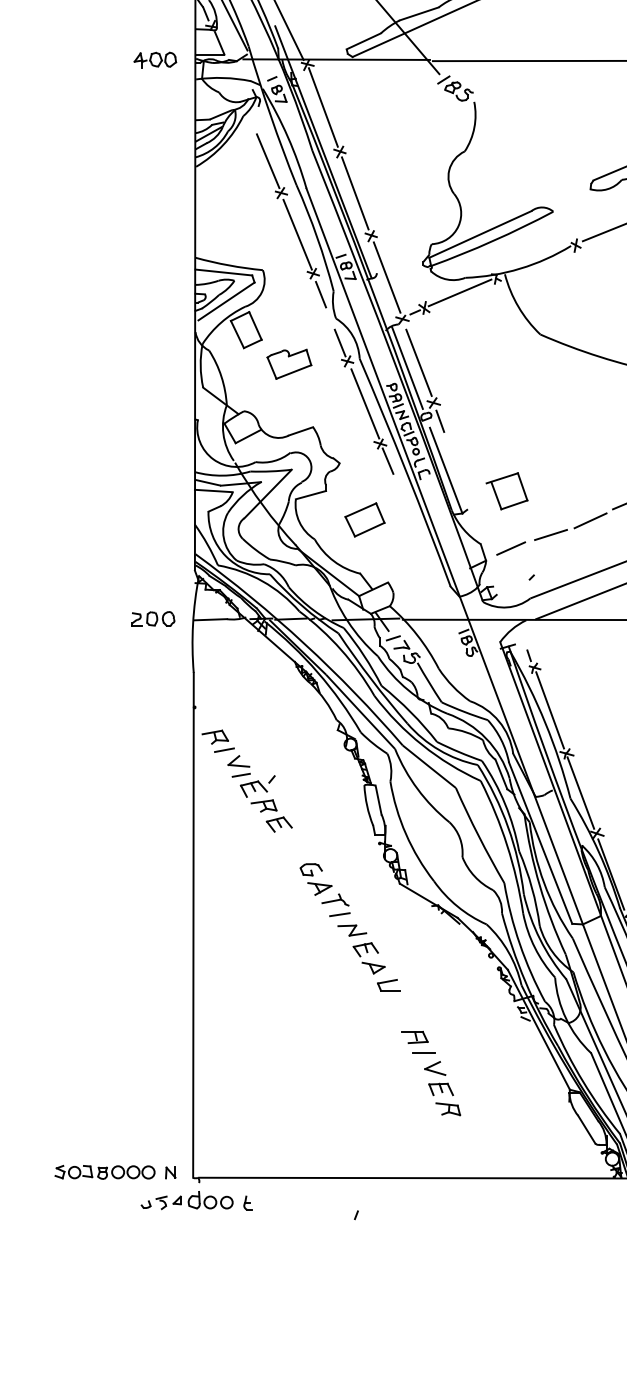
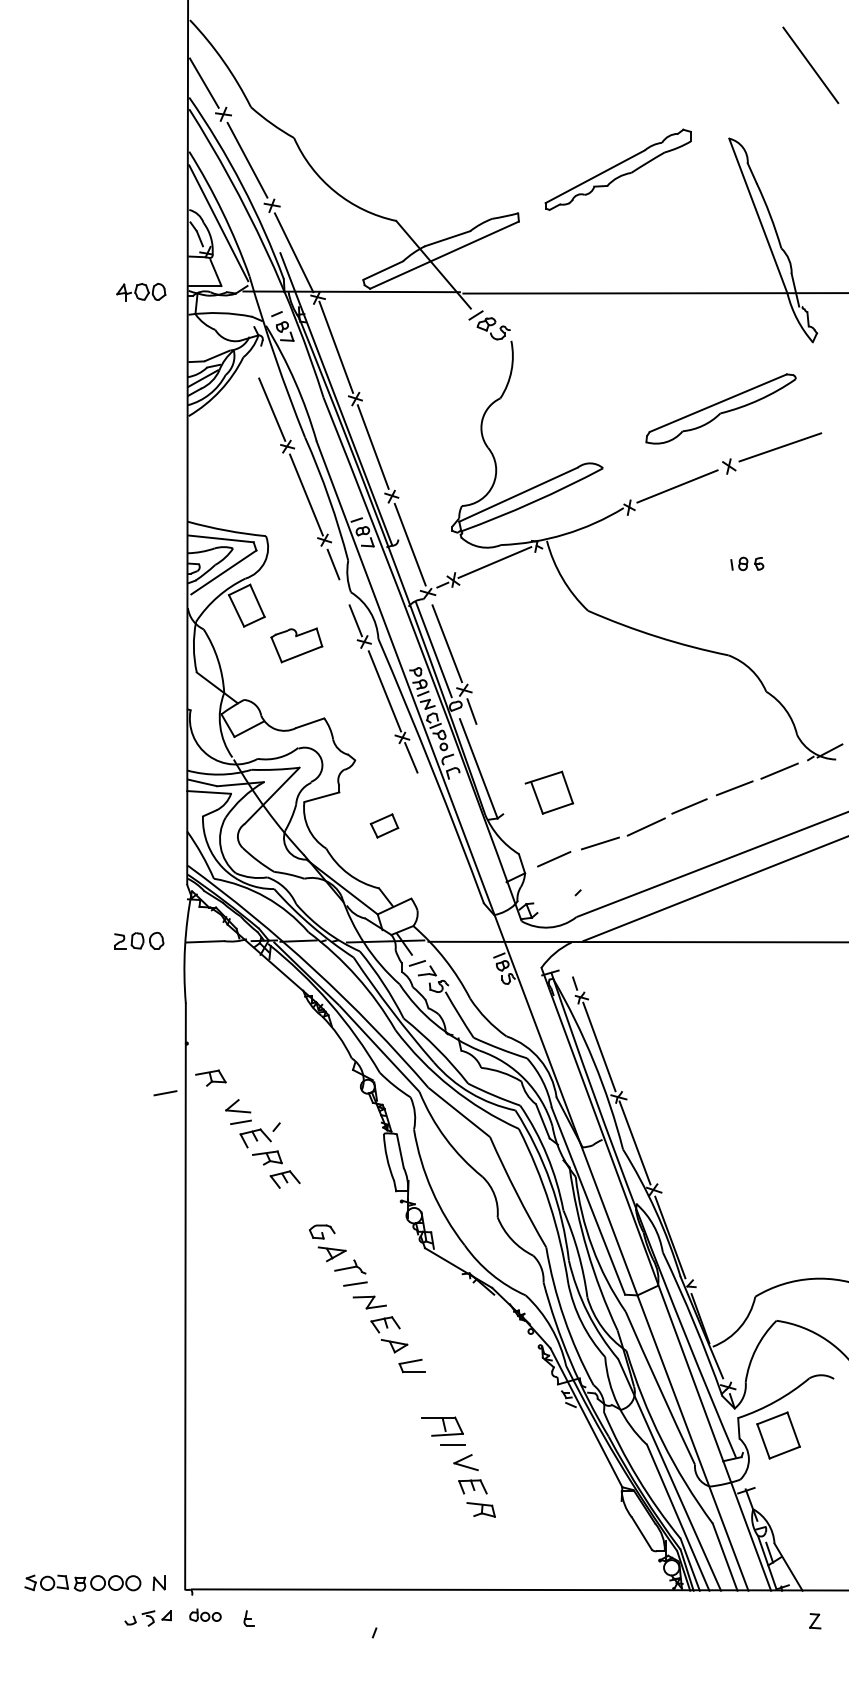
part: (364, 519) -> (384, 825), size x0.6
line: (224, 750) -> (165, 1093), moved
part: (414, 1037) -> (442, 1426), size x1.4
part: (210, 1199) -> (205, 1614), size x0.6

